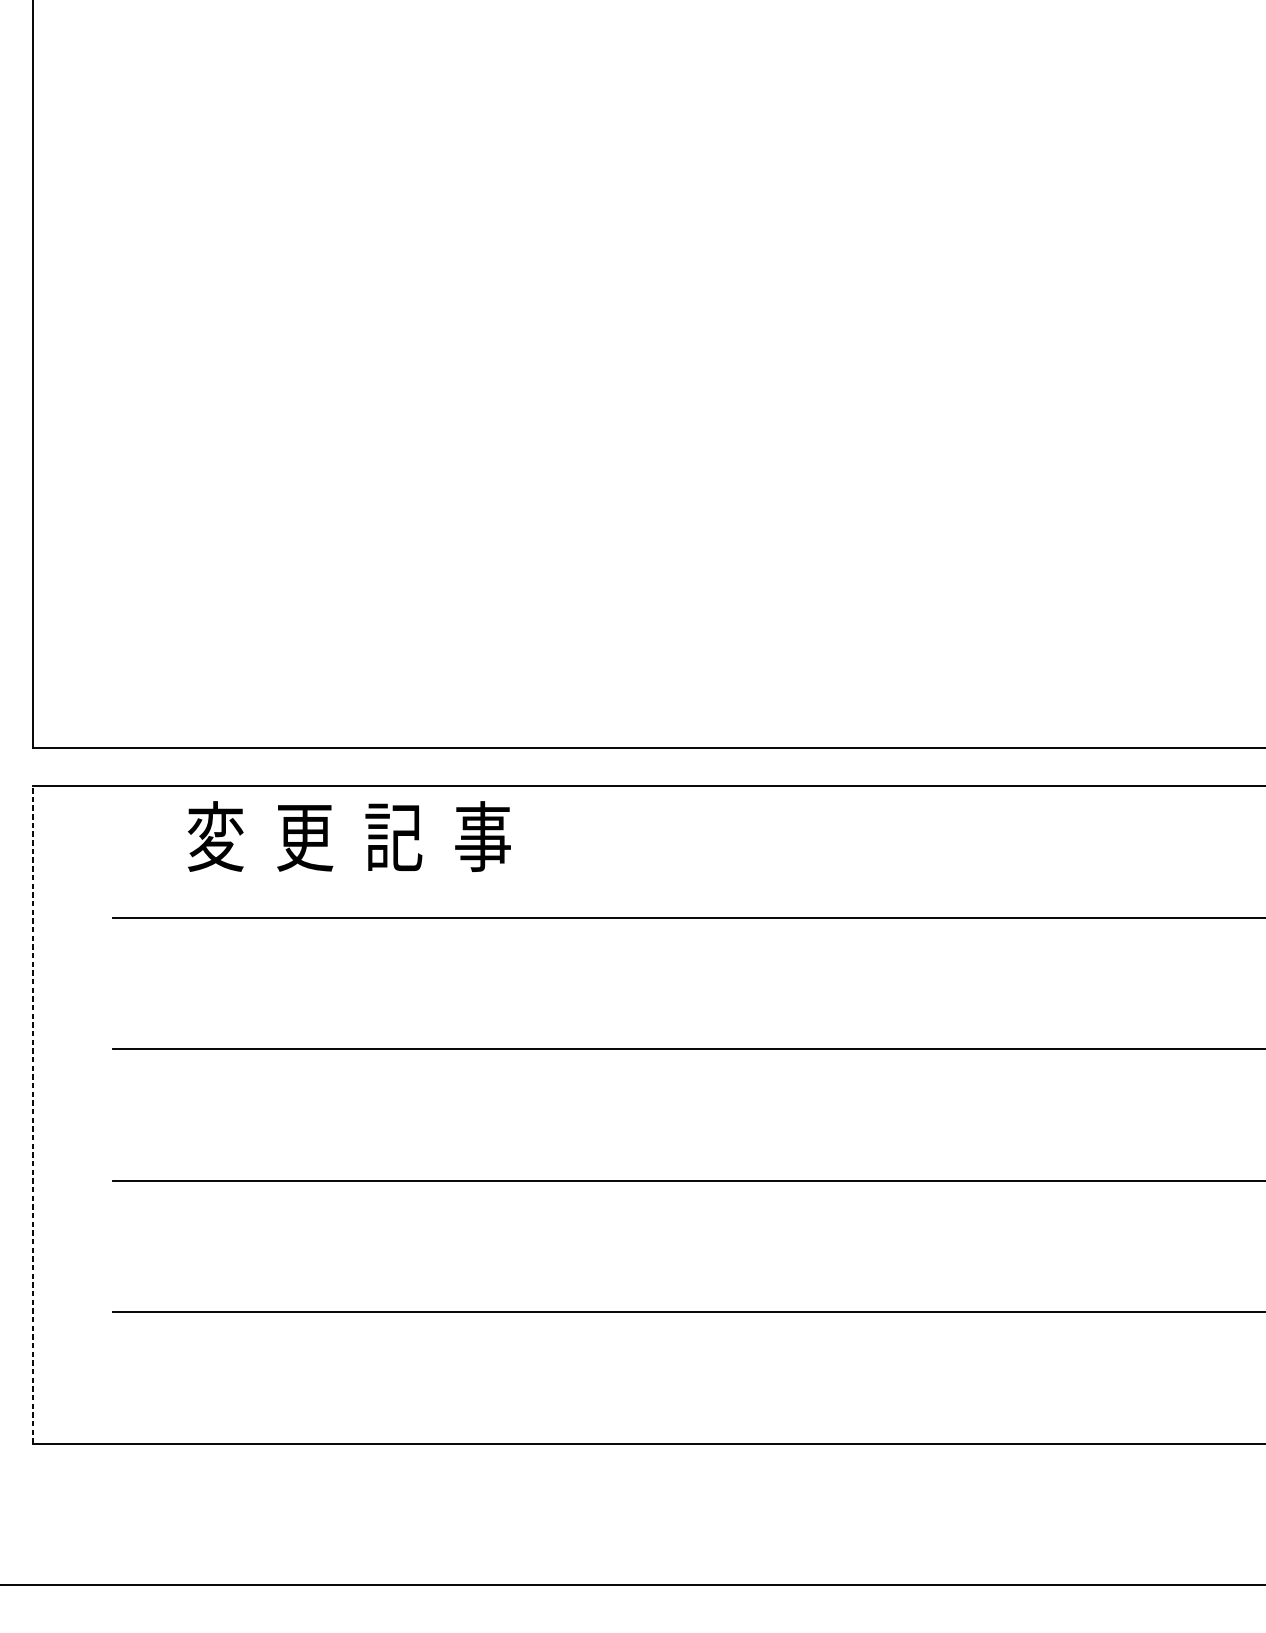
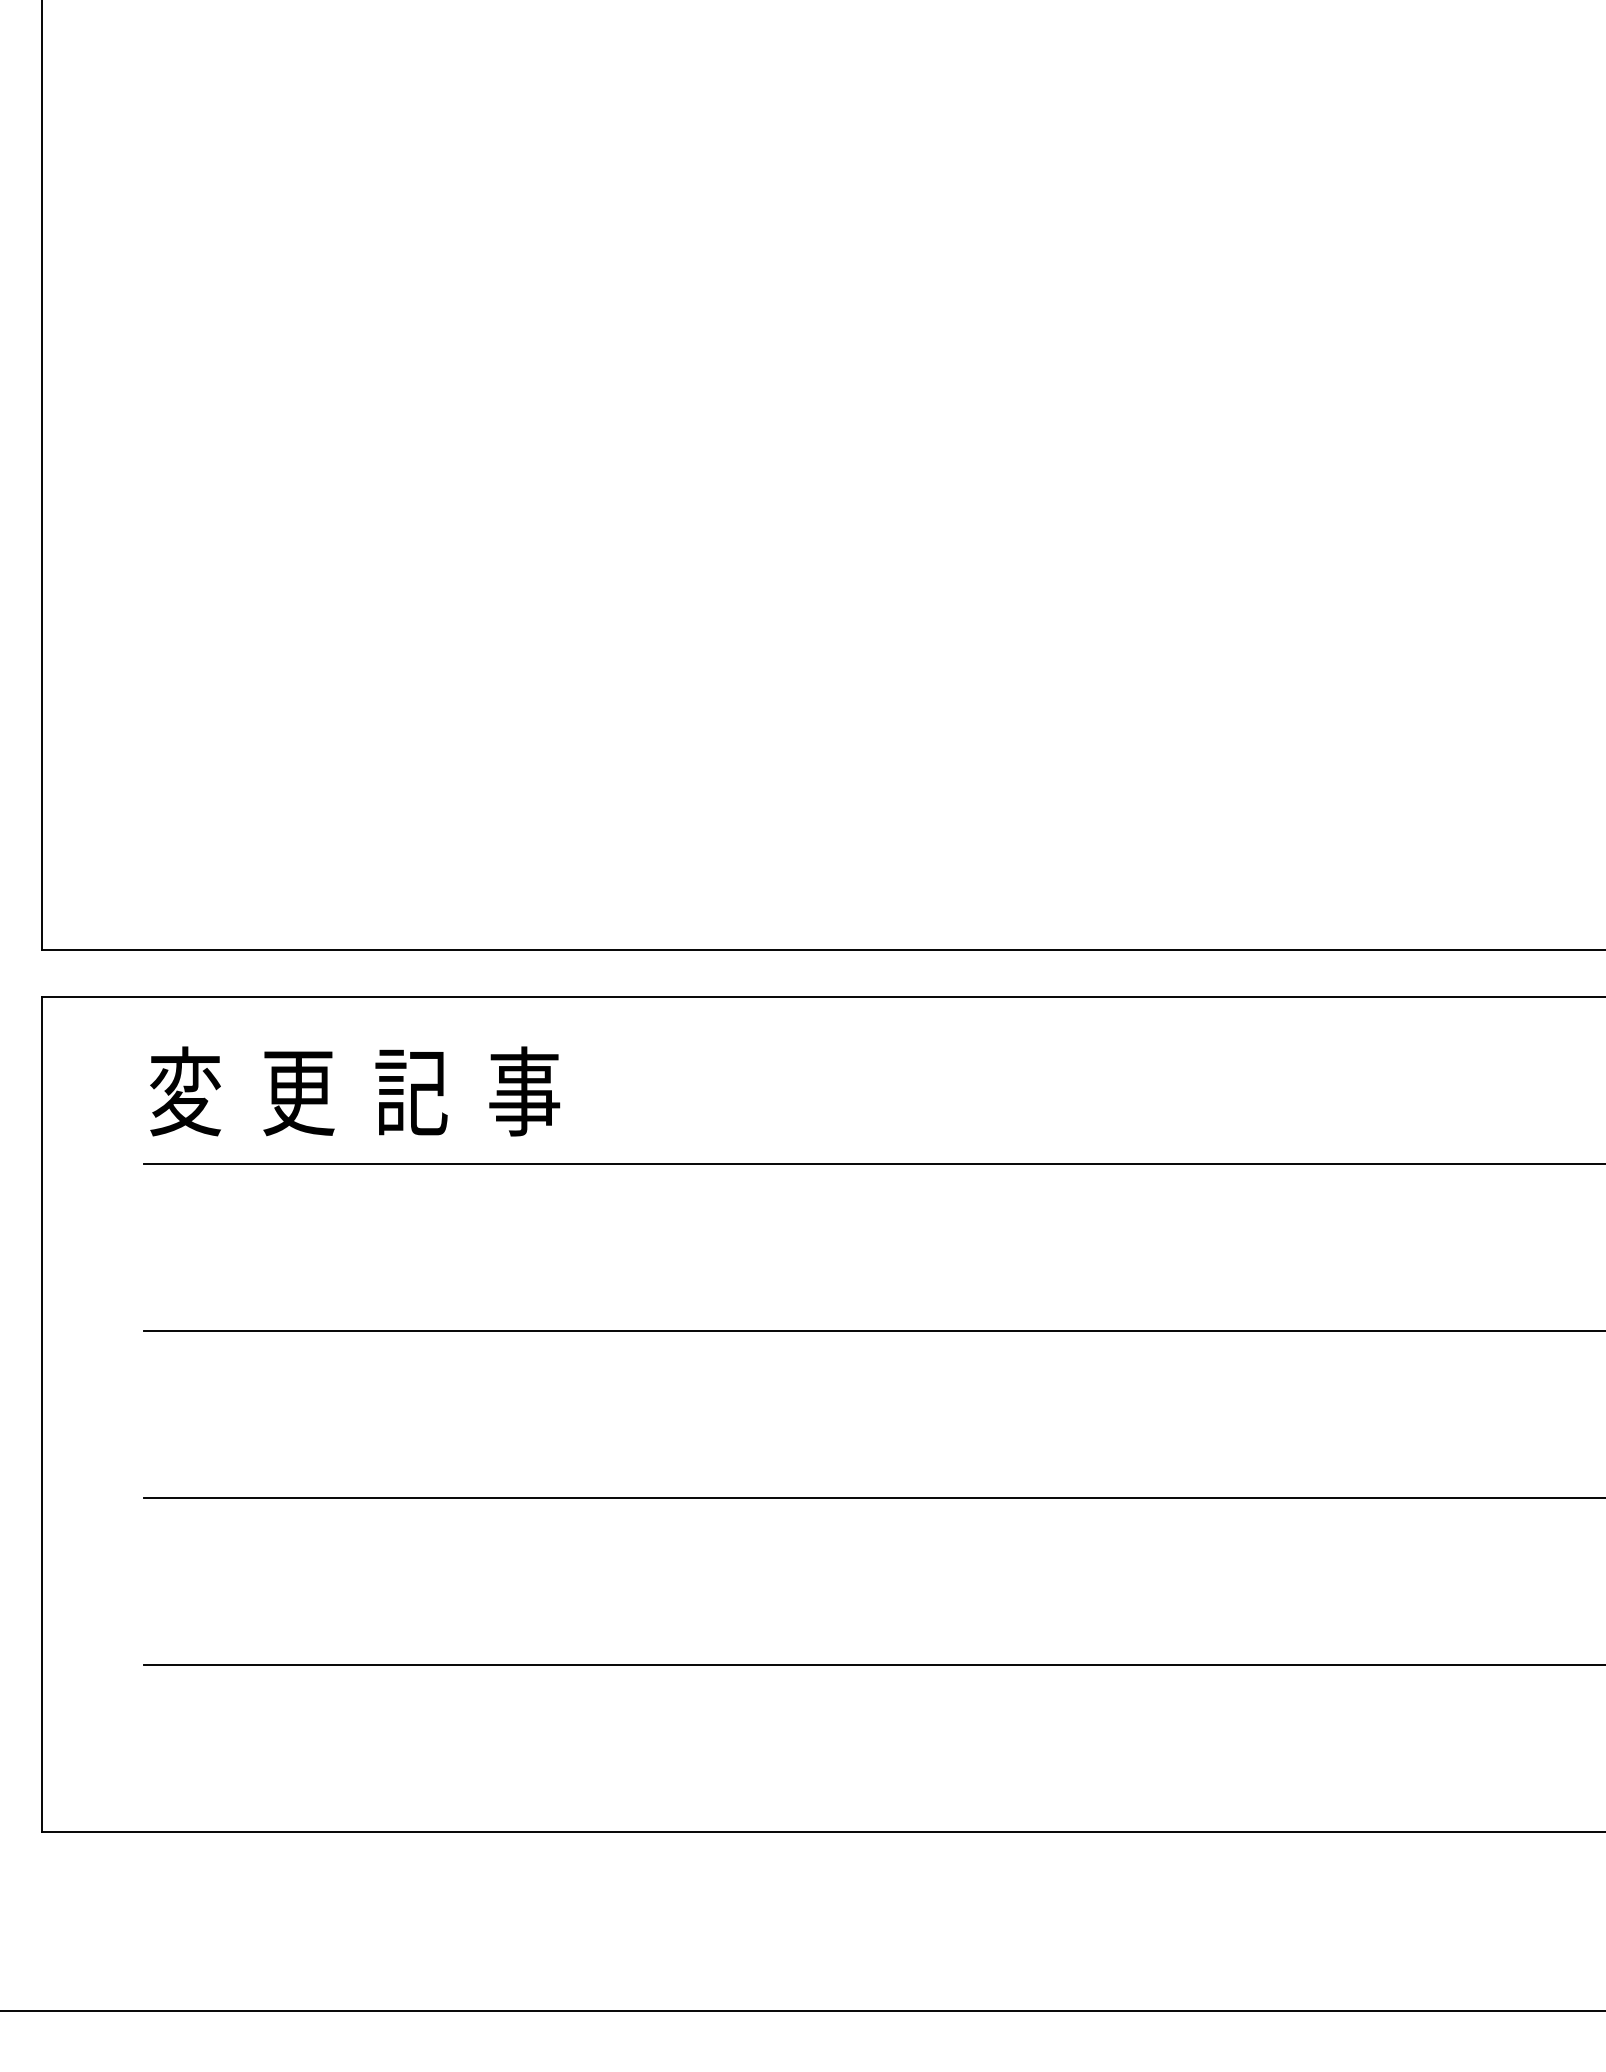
text: (349, 836) -> (355, 1091), moved
line: (33, 1114) -> (42, 1414), dashed -> solid

